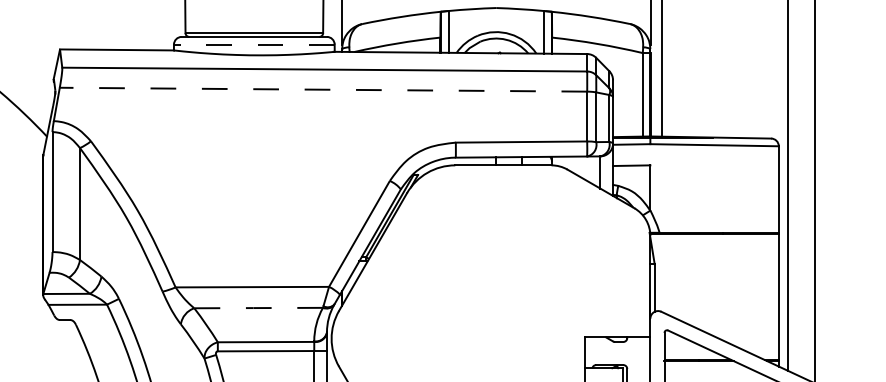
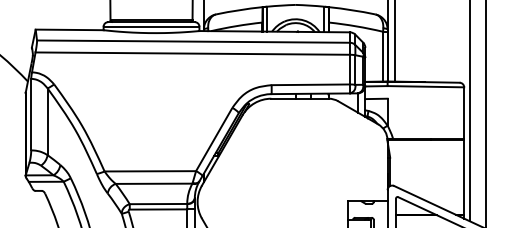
line: (254, 44) -> (151, 26), dashed -> solid
line: (323, 89) -> (192, 53), dashed -> solid
line: (257, 307) -> (153, 183), dashed -> solid

